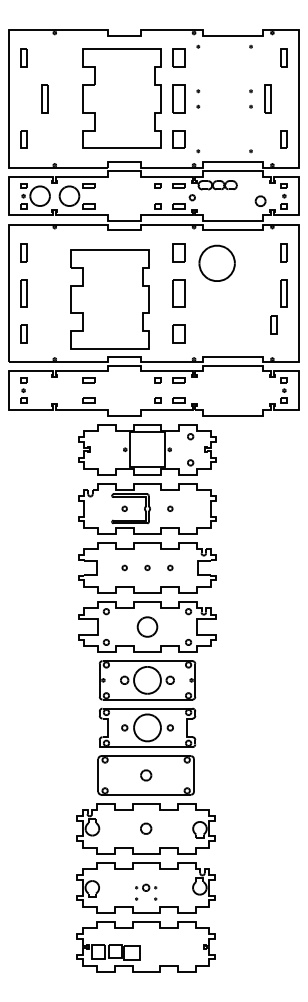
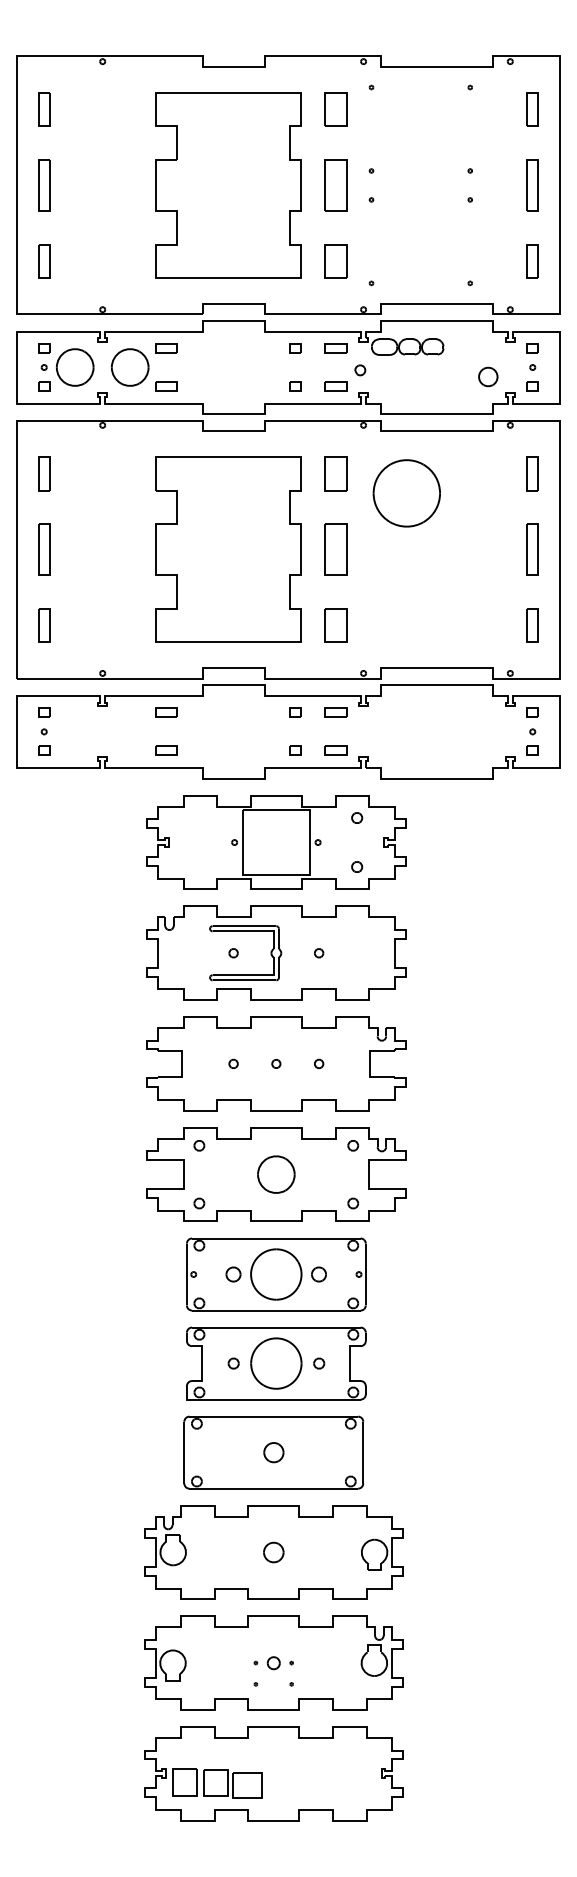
part: (44, 98) -> (44, 184), moved
part: (267, 98) -> (531, 184), moved
part: (109, 299) -> (227, 549), moved
part: (273, 324) -> (531, 624), moved

